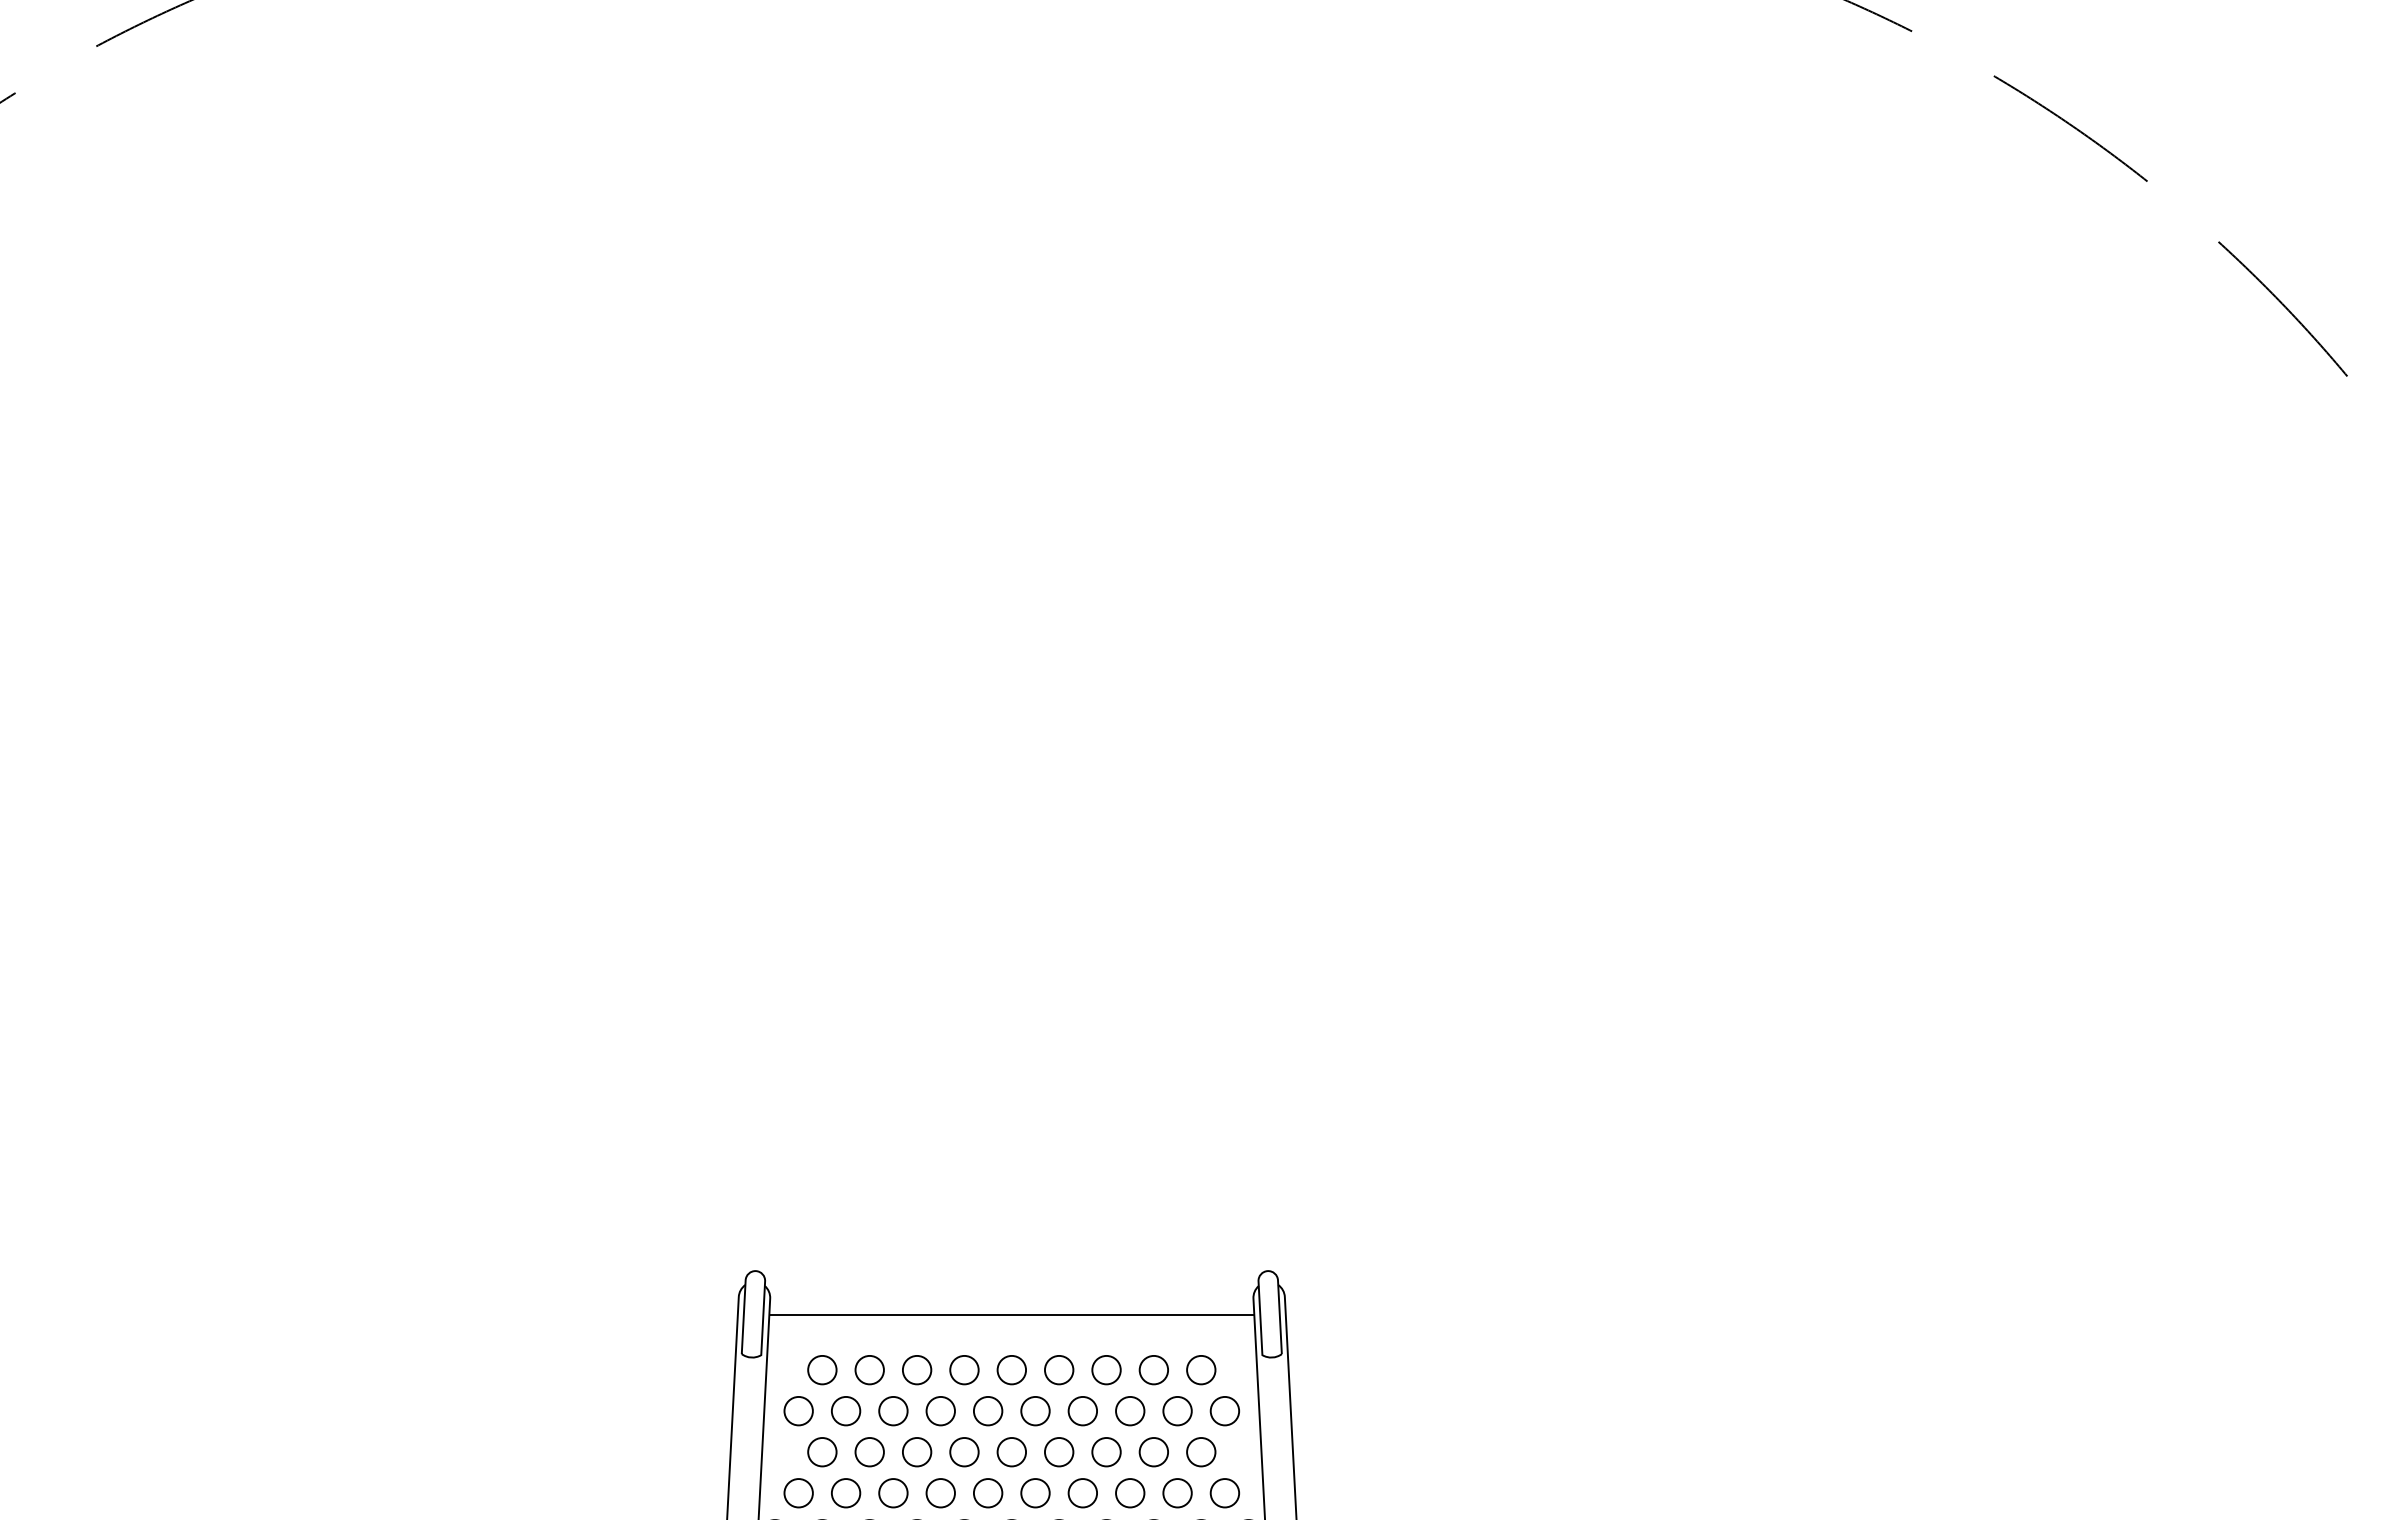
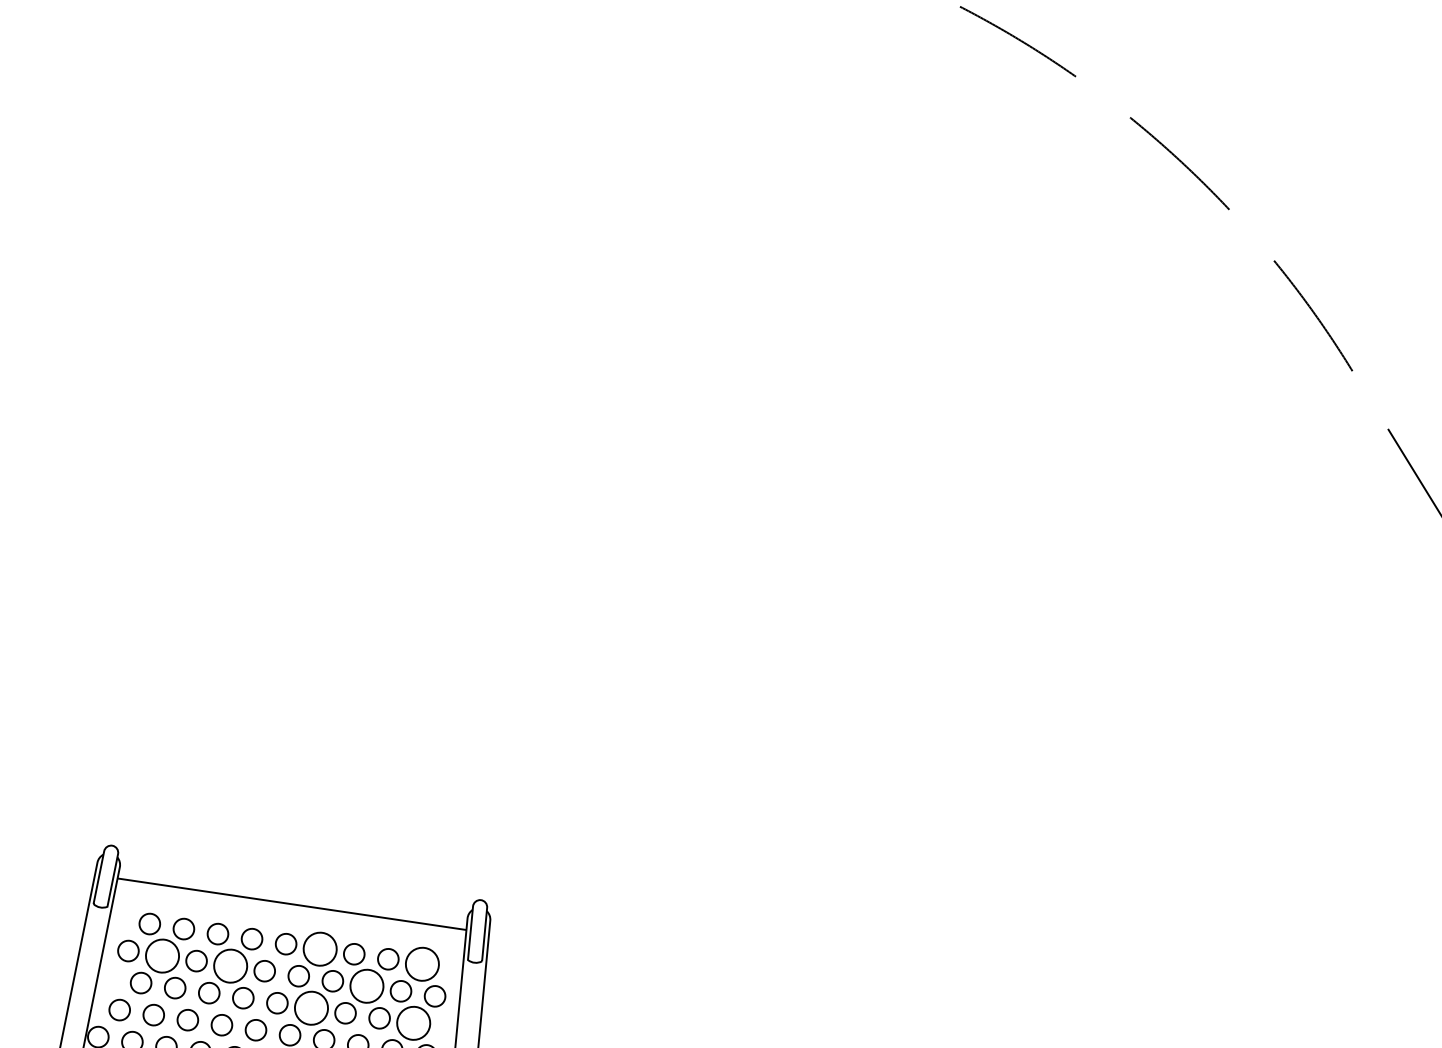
circle: (1058, 1369) -> (319, 948), size x1.6
circle: (1201, 1369) -> (422, 963), size x1.6
circle: (845, 1410) -> (162, 955), size x1.6
circle: (940, 1410) -> (230, 965), size x1.6
circle: (1130, 1410) -> (367, 985), size x1.6
circle: (1058, 1452) -> (310, 1008), size x1.6
circle: (1201, 1452) -> (413, 1023), size x1.6

